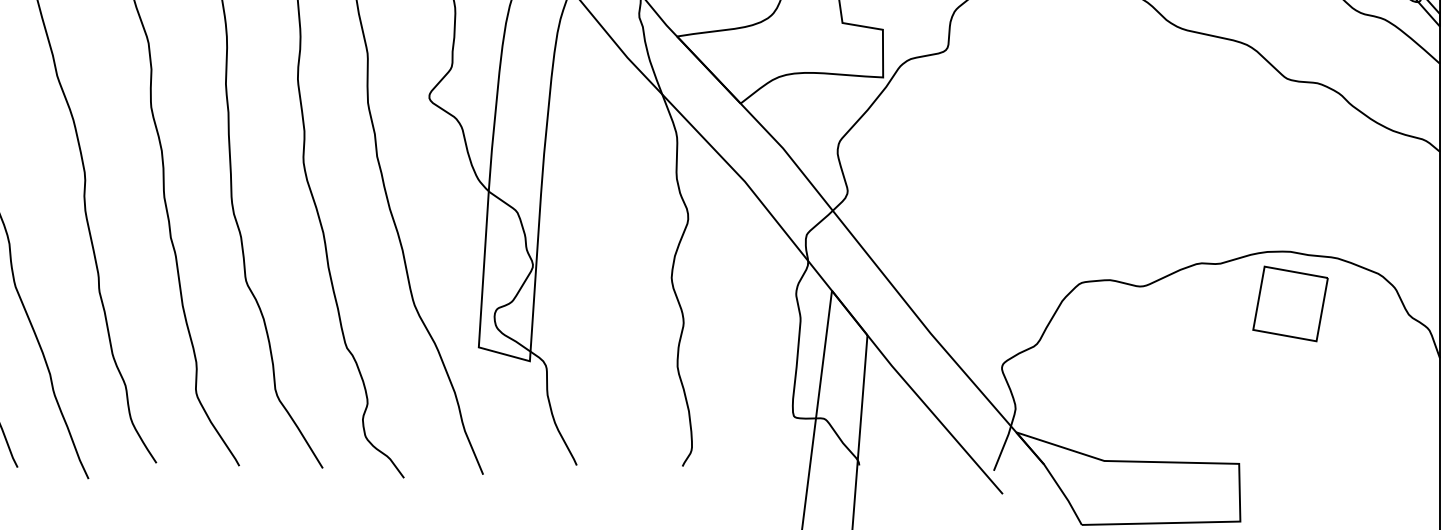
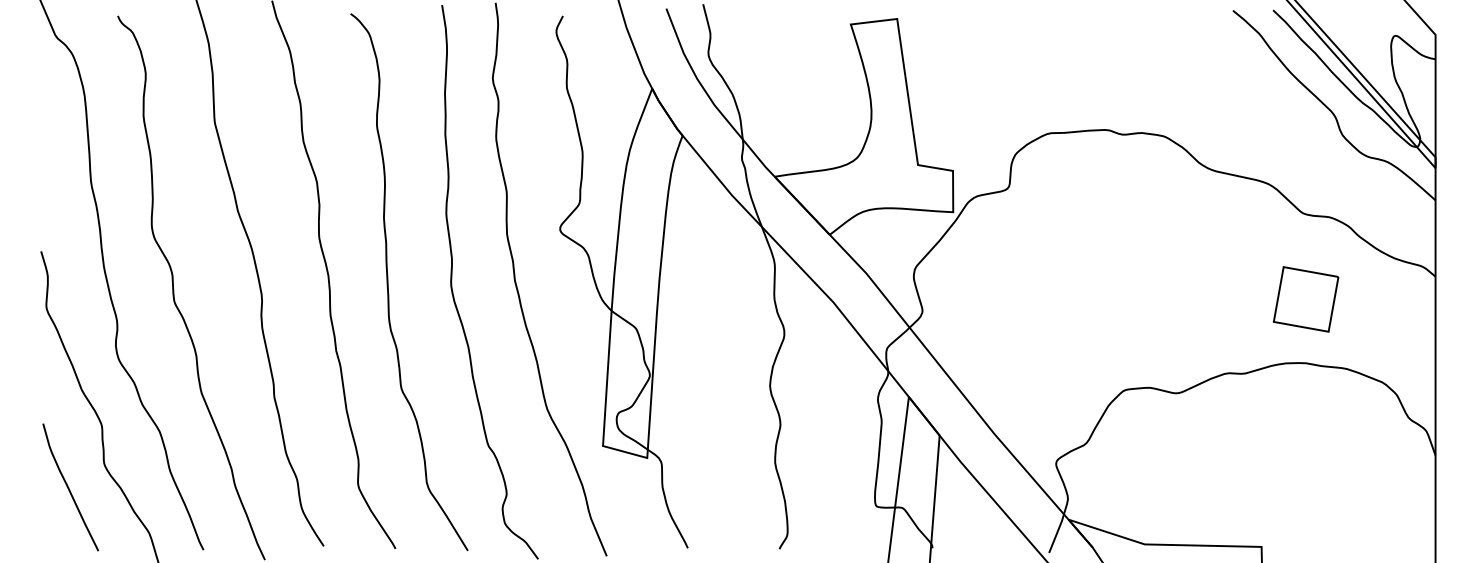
part: (1289, 304) -> (1305, 299), moved

